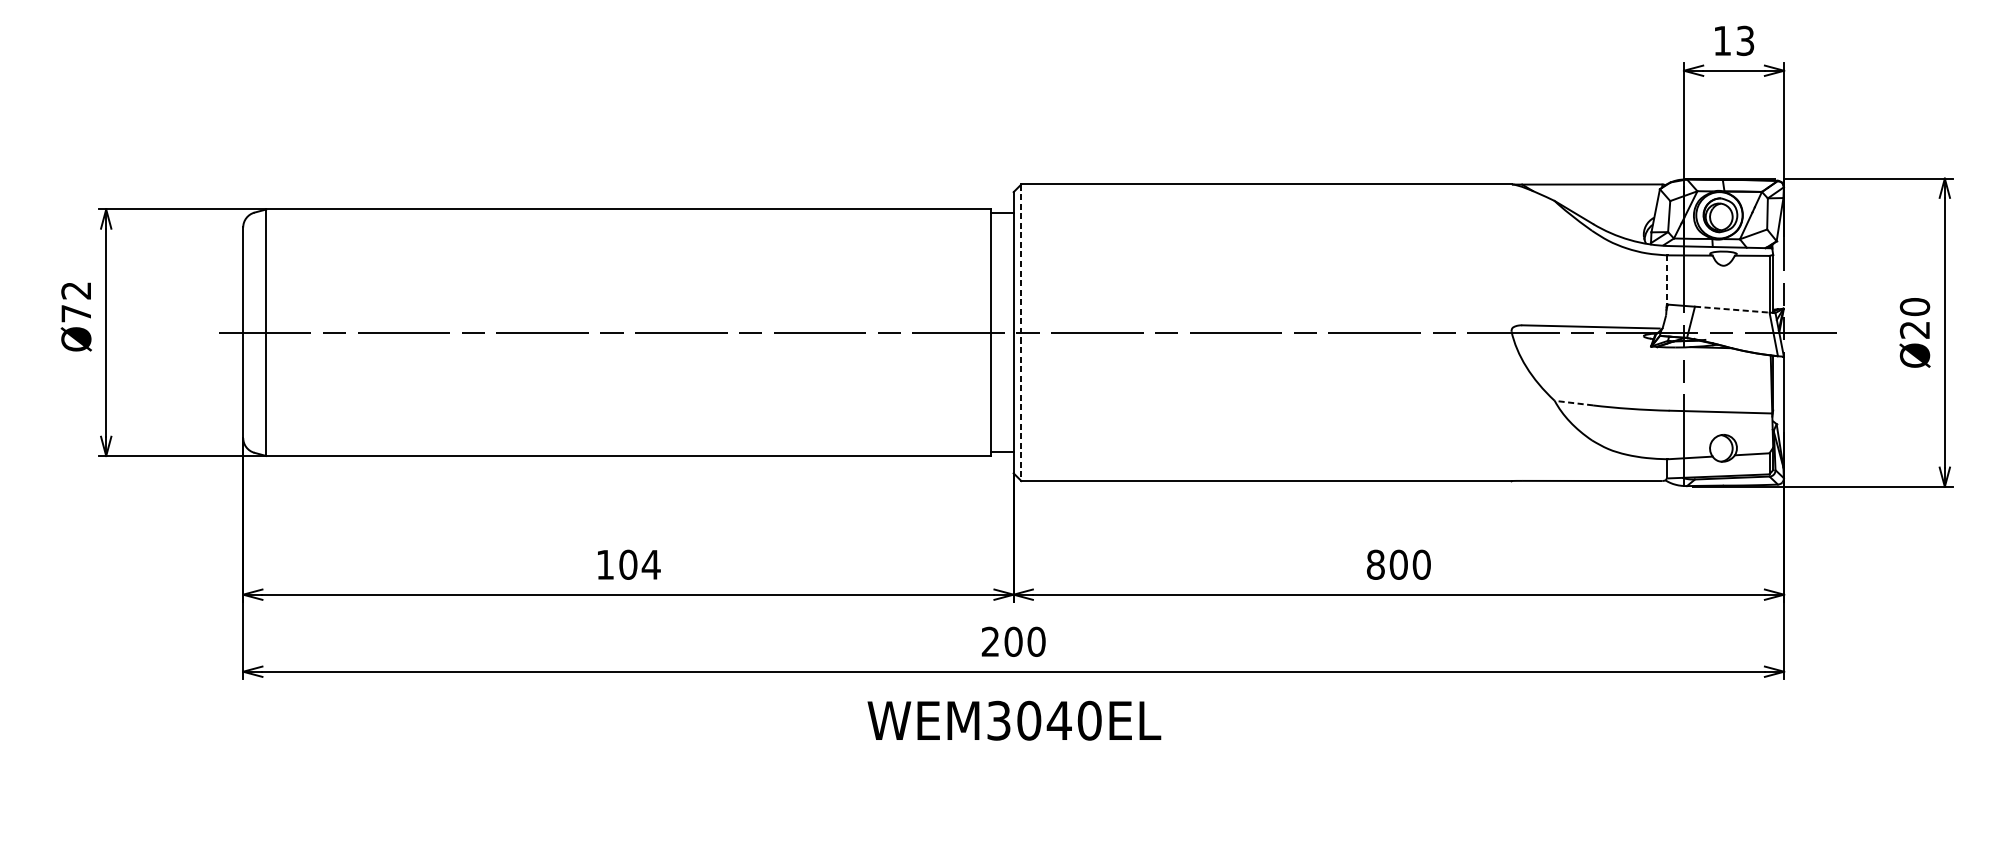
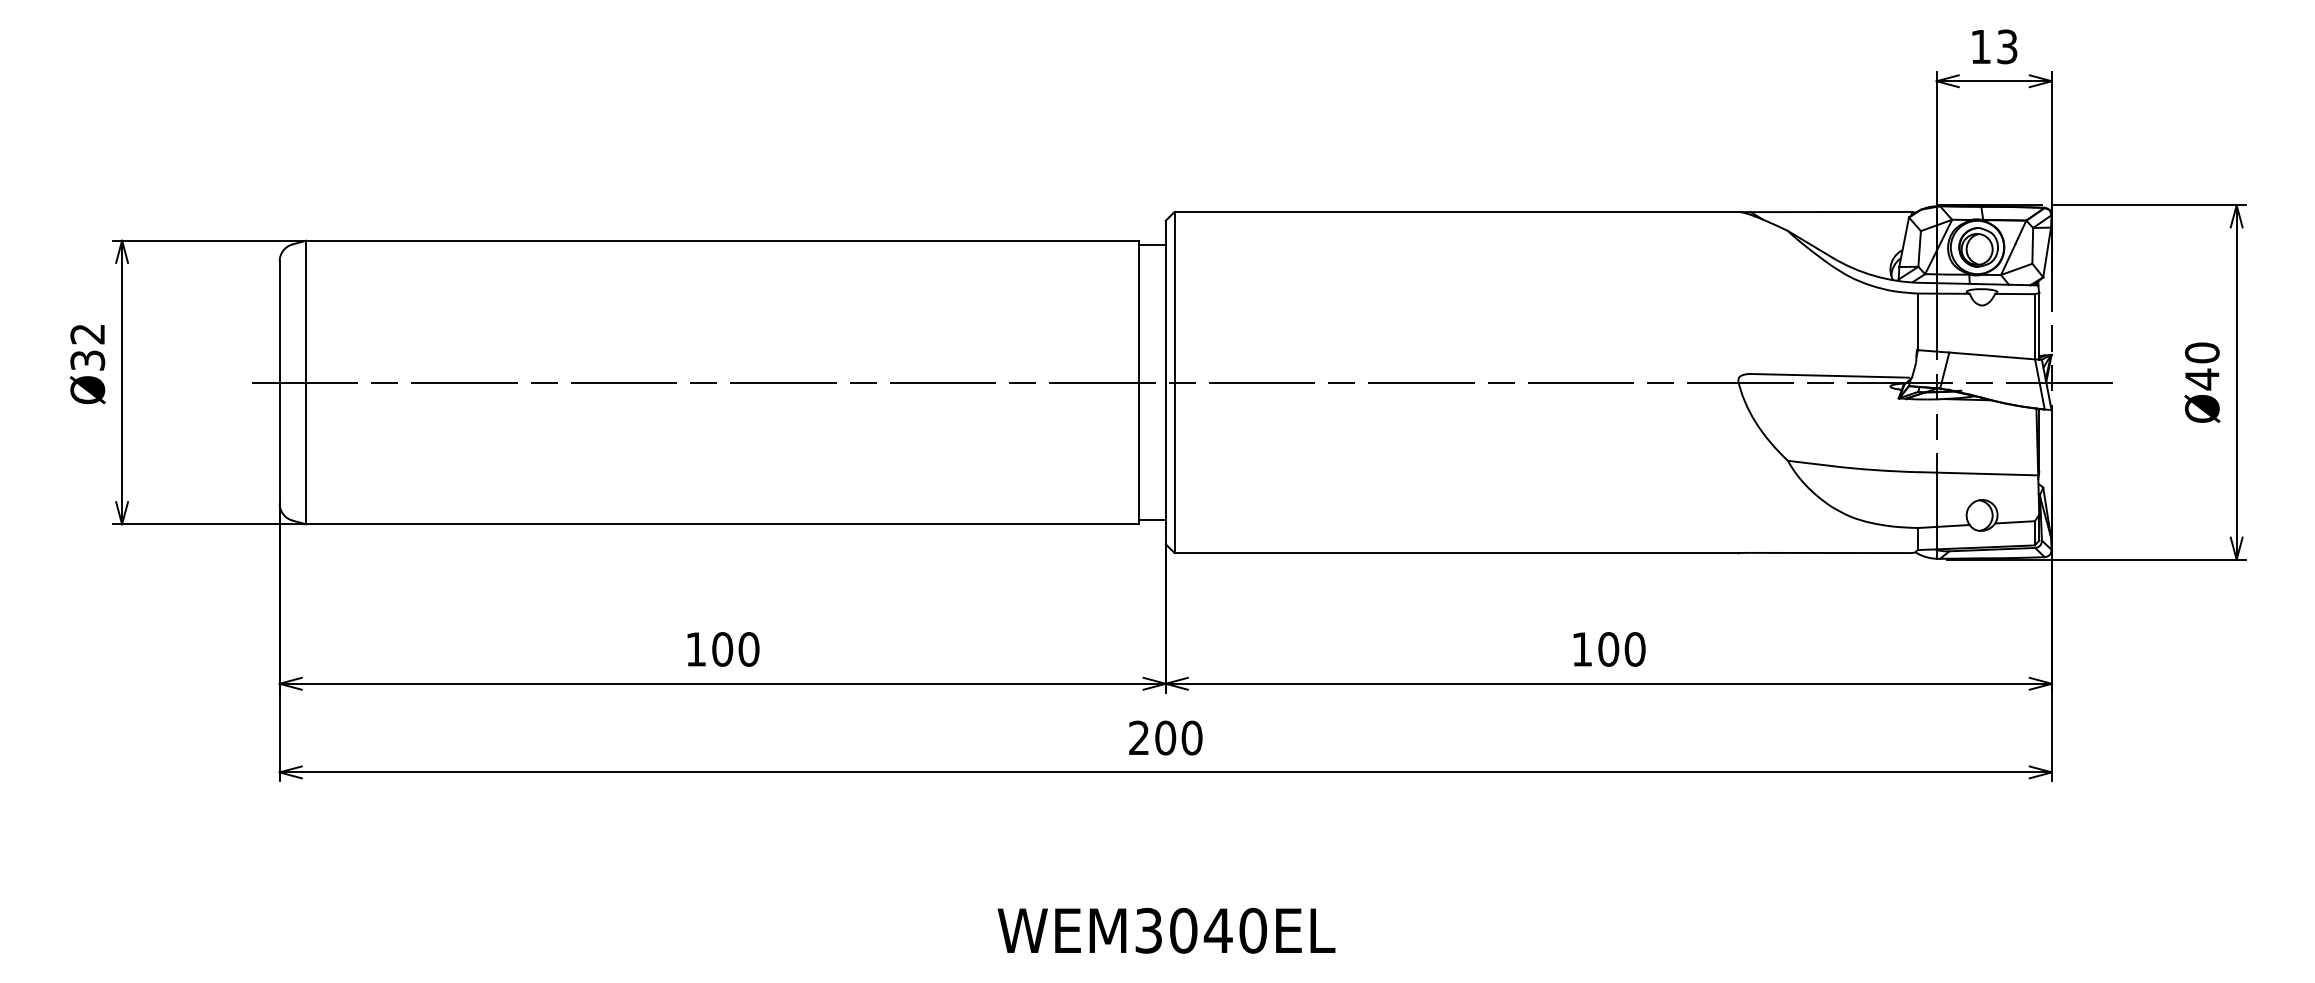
line: (1667, 280) -> (1917, 322), dashed -> solid
line: (1732, 310) -> (1992, 356), dashed -> solid
text: (76, 313) -> (87, 360), Ø72 -> Ø32
text: (1915, 330) -> (2202, 379), Ø20 -> Ø40
line: (1021, 332) -> (1174, 382), dashed -> solid
line: (1573, 403) -> (1809, 463), dashed -> solid
text: (650, 564) -> (748, 649), 104 -> 100
text: (1376, 564) -> (1582, 649), 800 -> 100
text: (1014, 720) -> (1166, 930), moved

